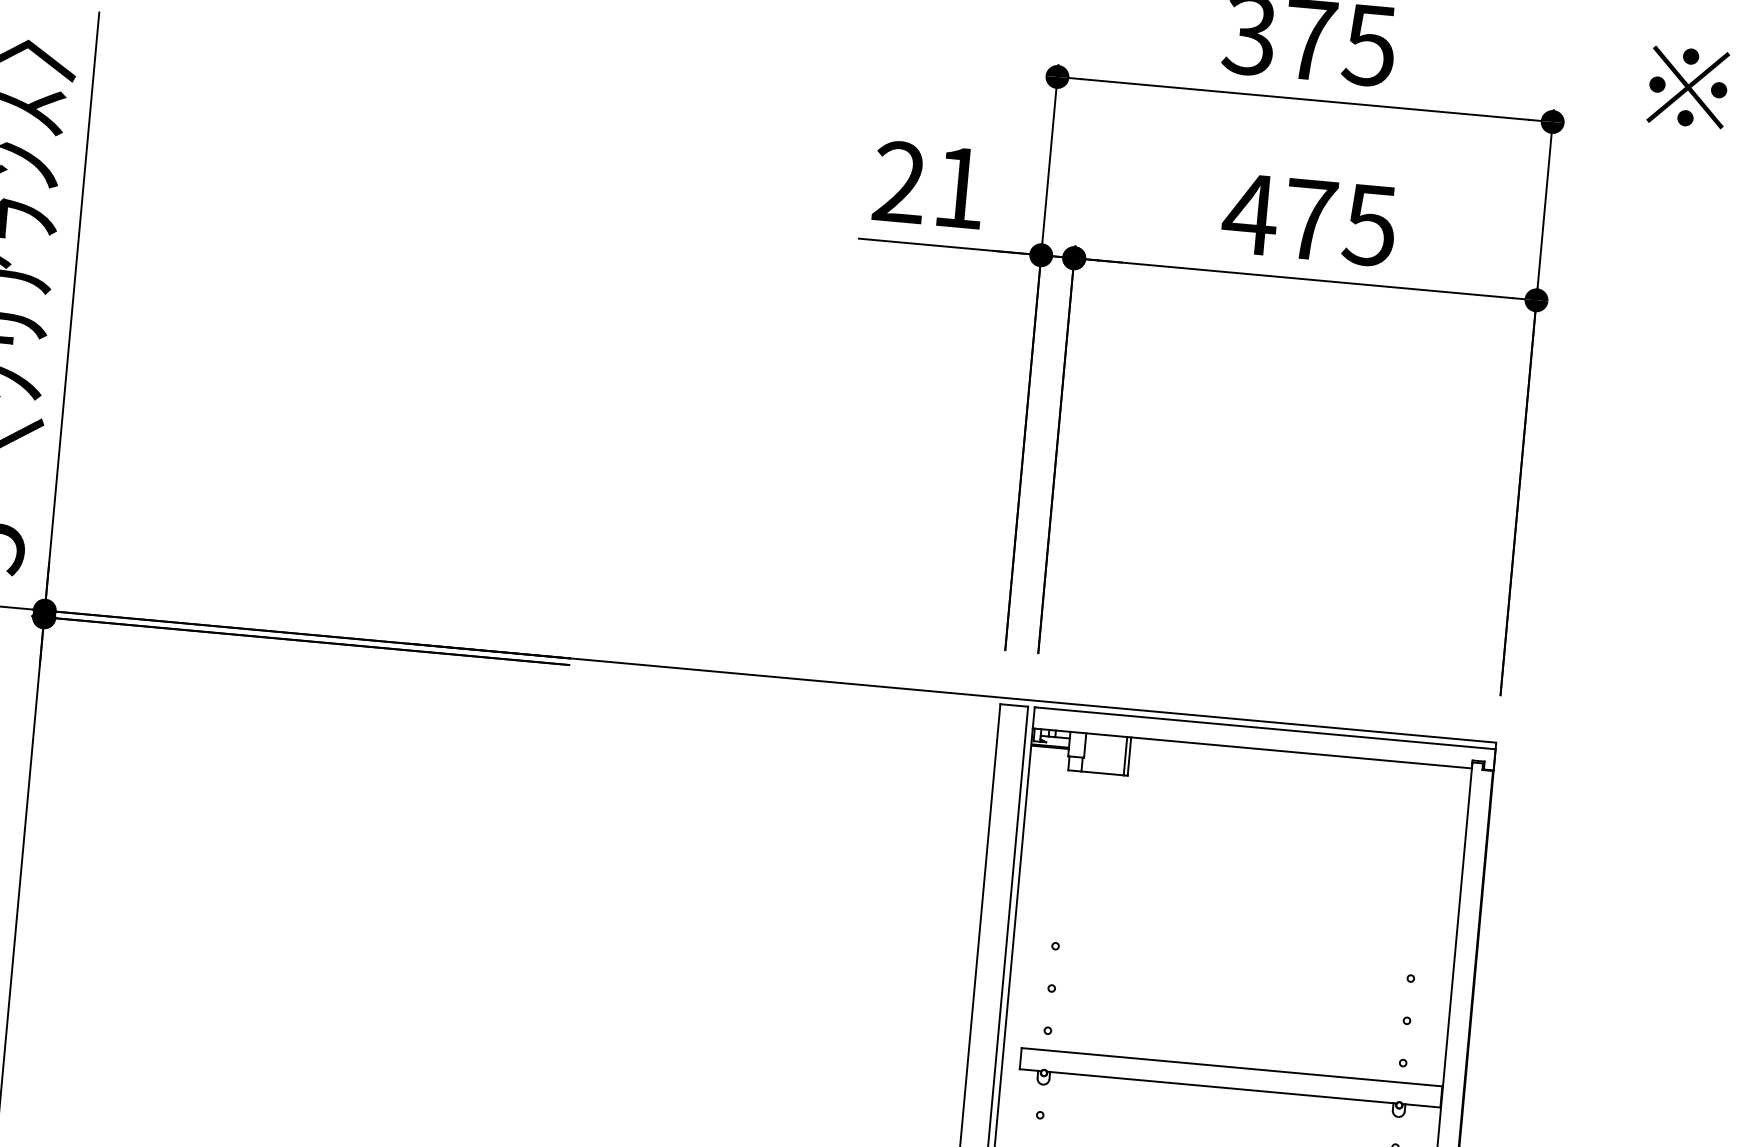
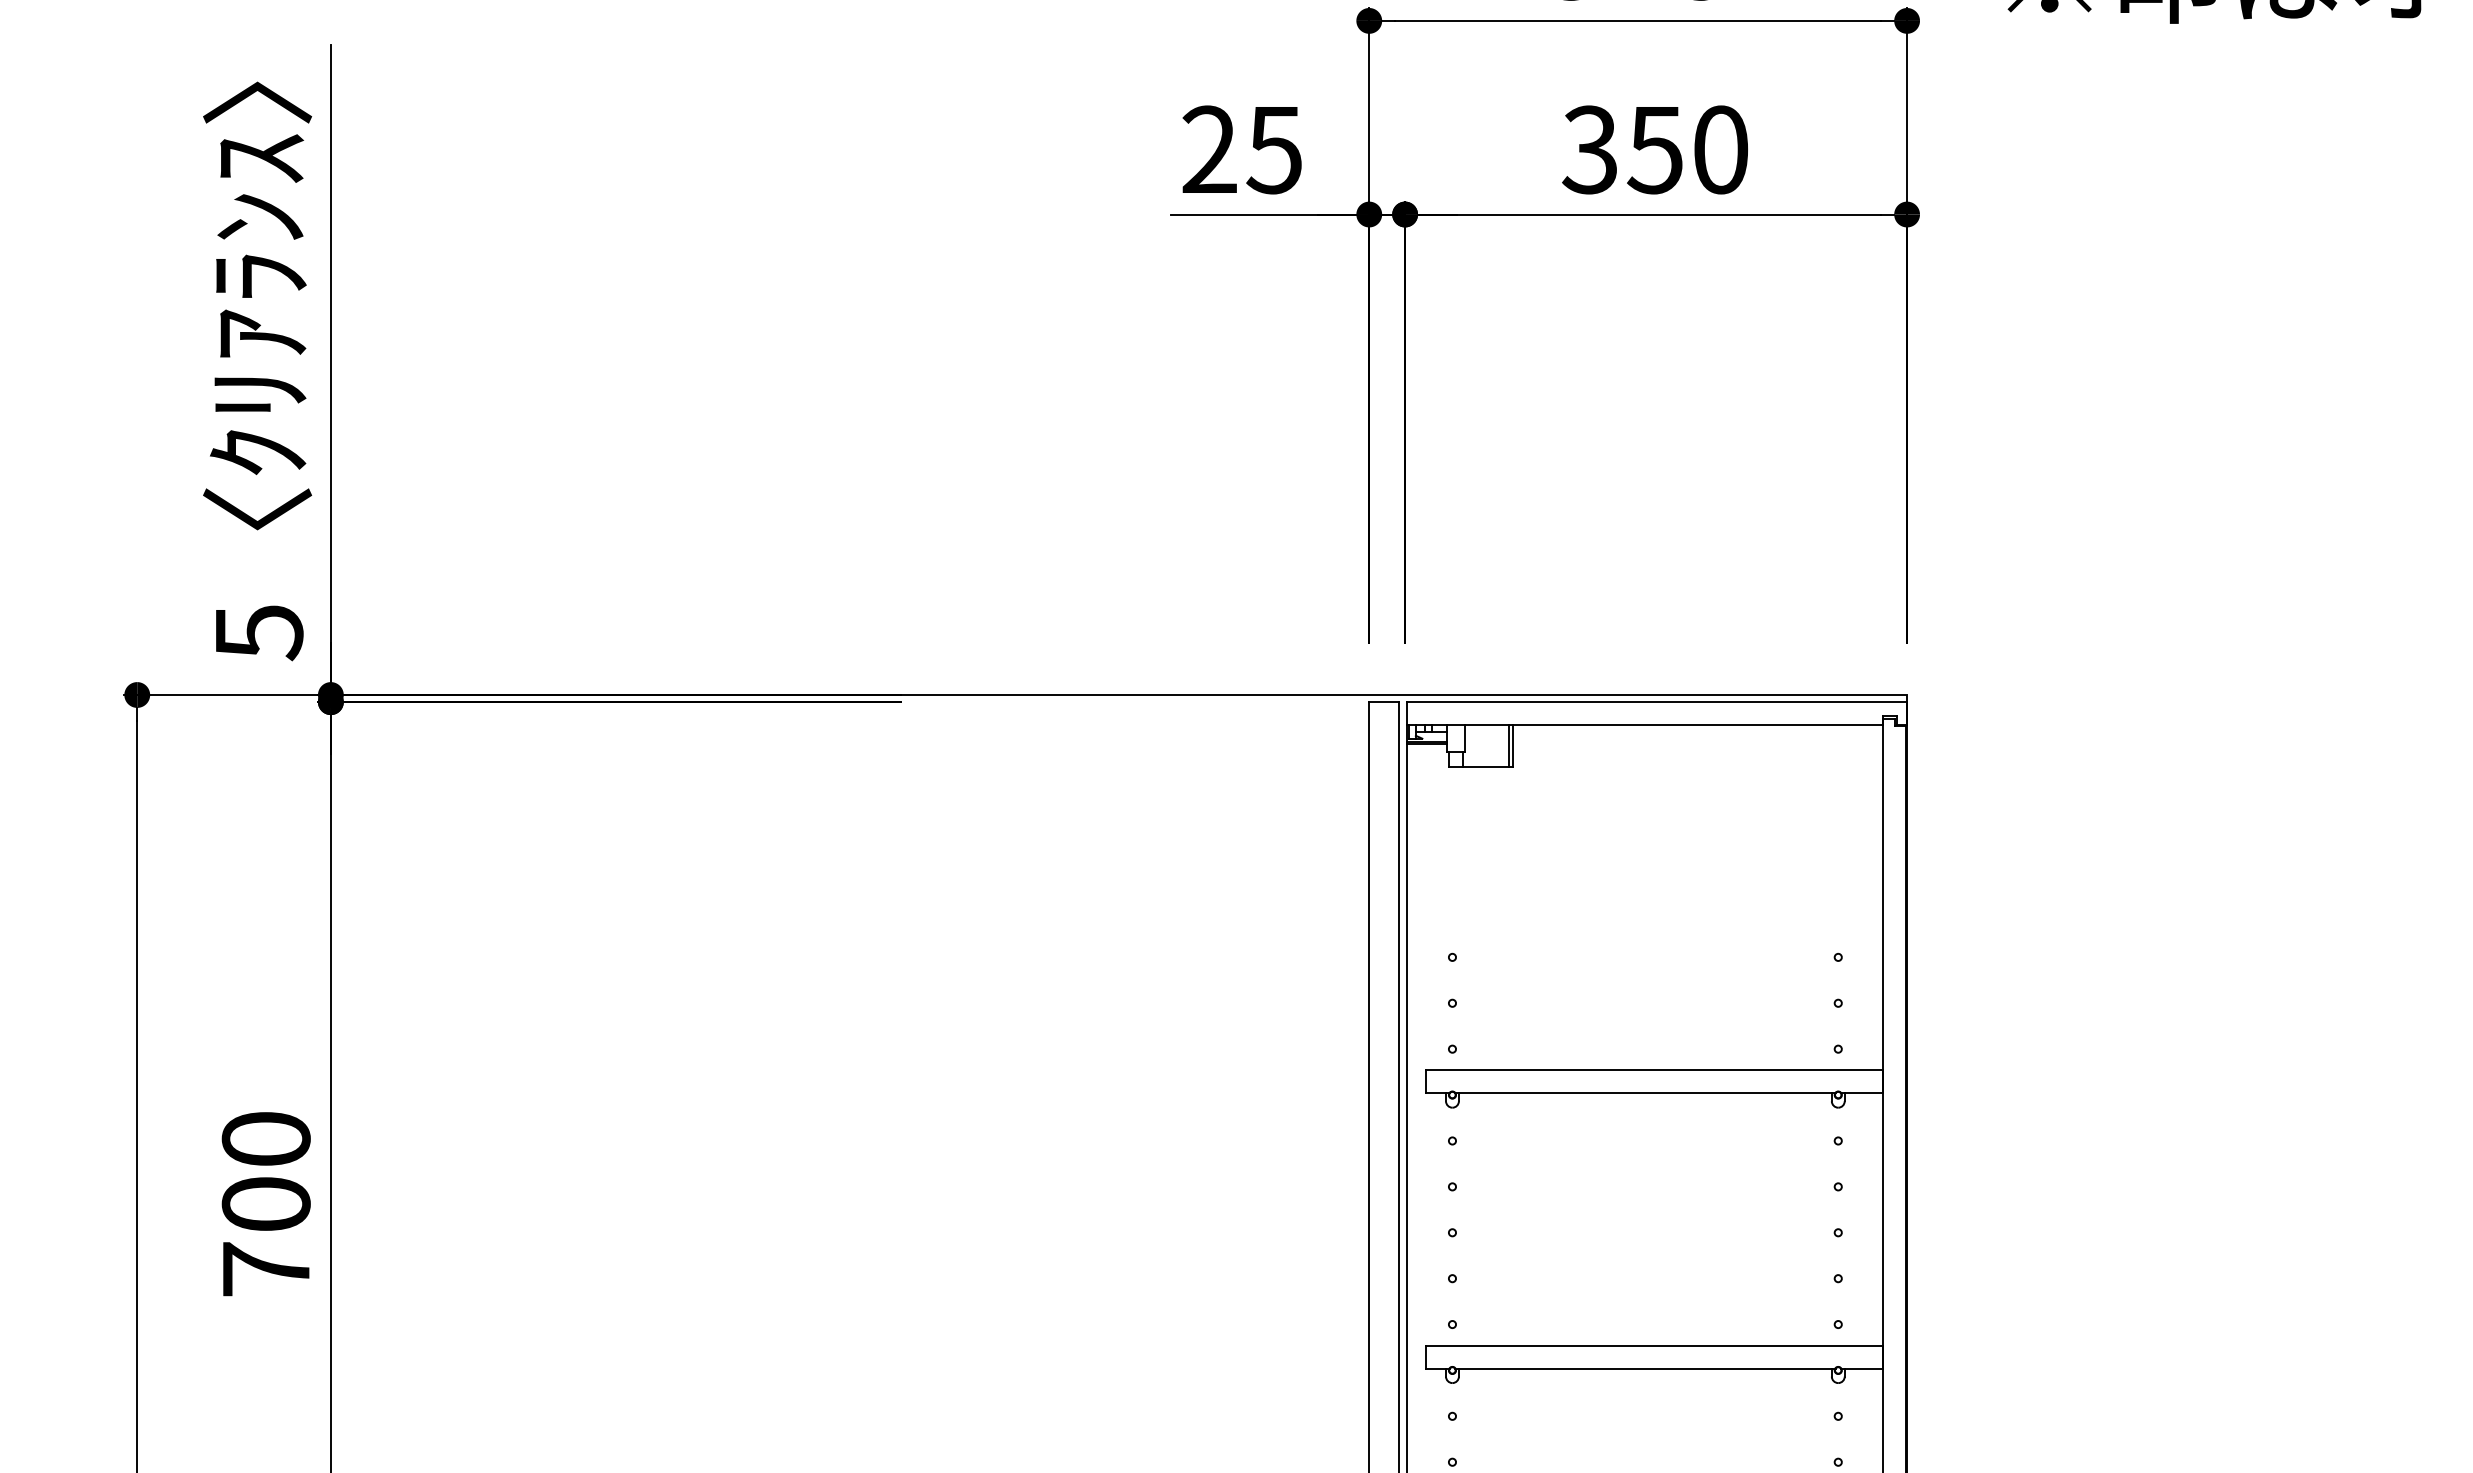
text: (958, 188) -> (1273, 150), 21 -> 25
text: (1309, 219) -> (1654, 149), 475 -> 350

